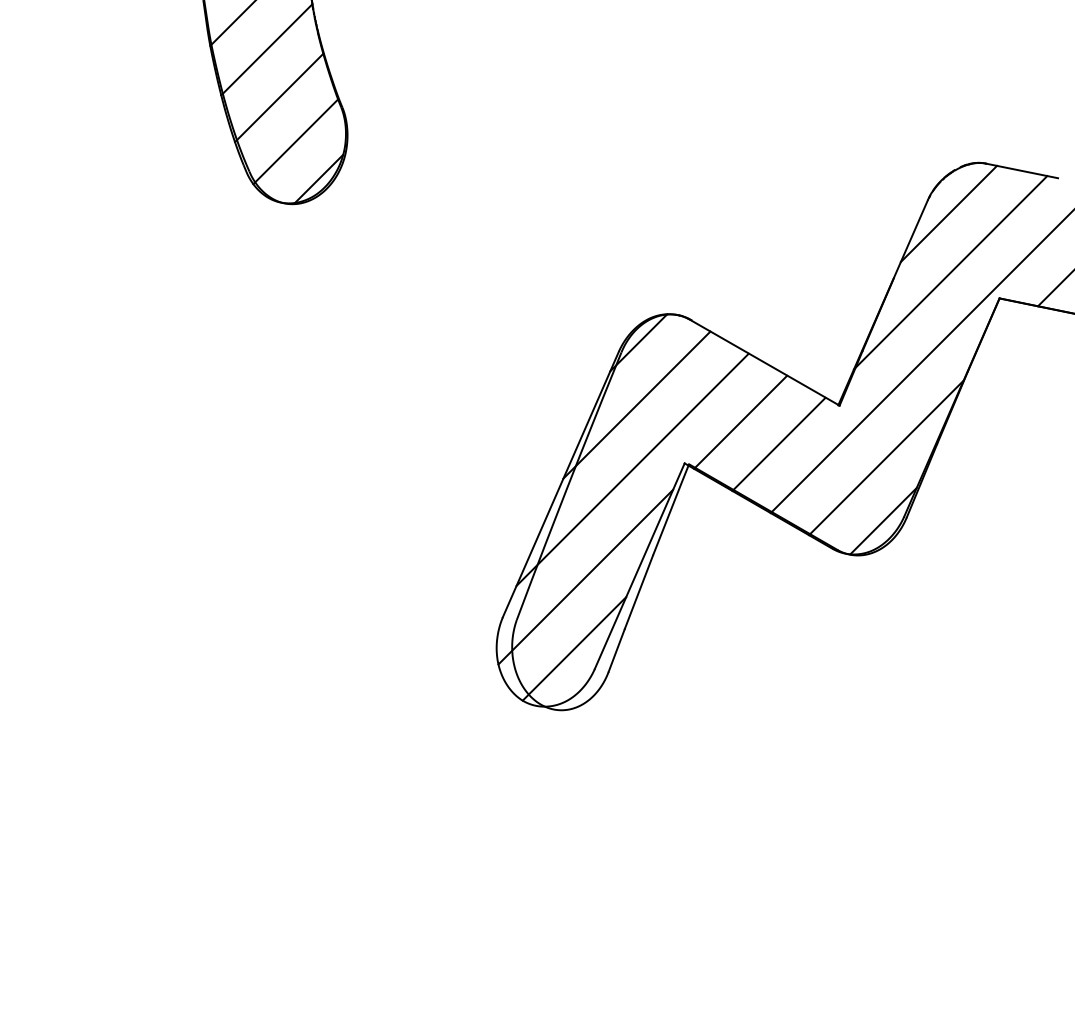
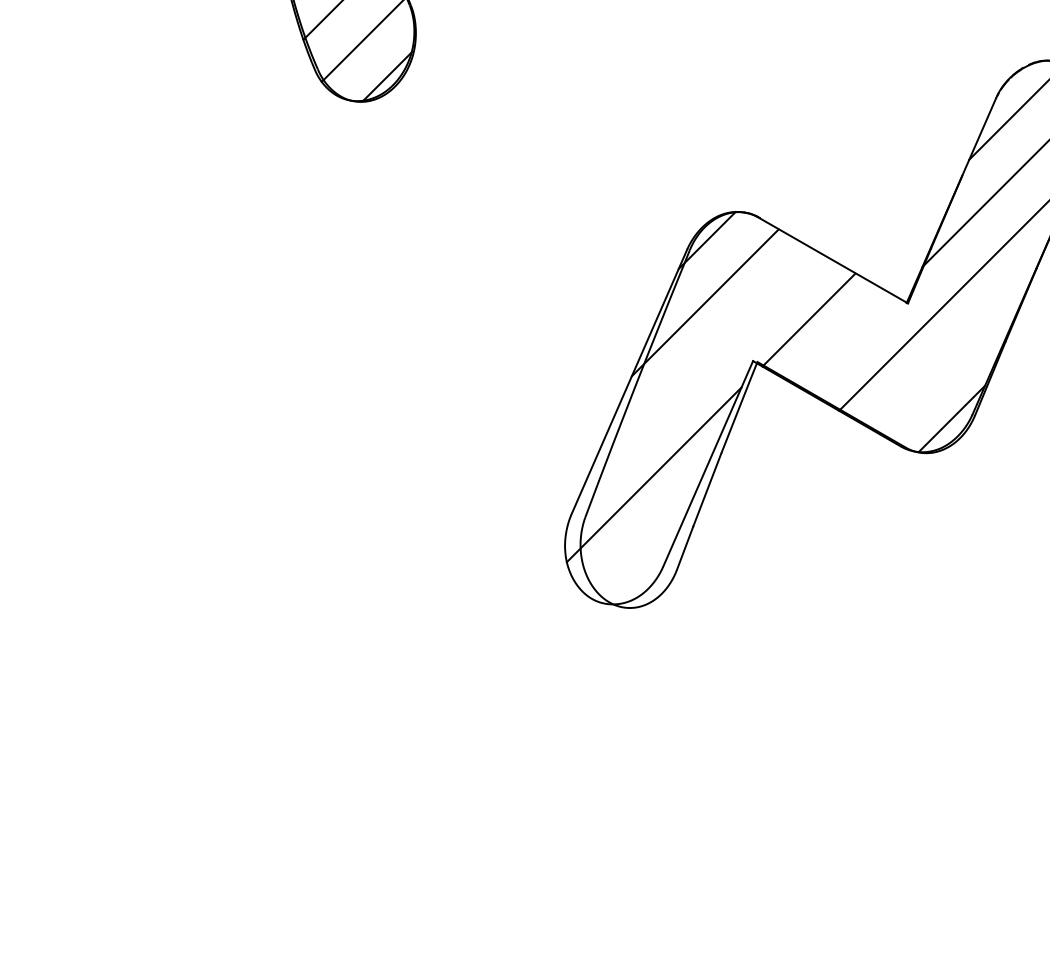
line: (778, 443) -> (846, 341), removed
line: (886, 457) -> (954, 355), removed
line: (632, 469) -> (700, 367), removed
line: (574, 648) -> (642, 546), removed

